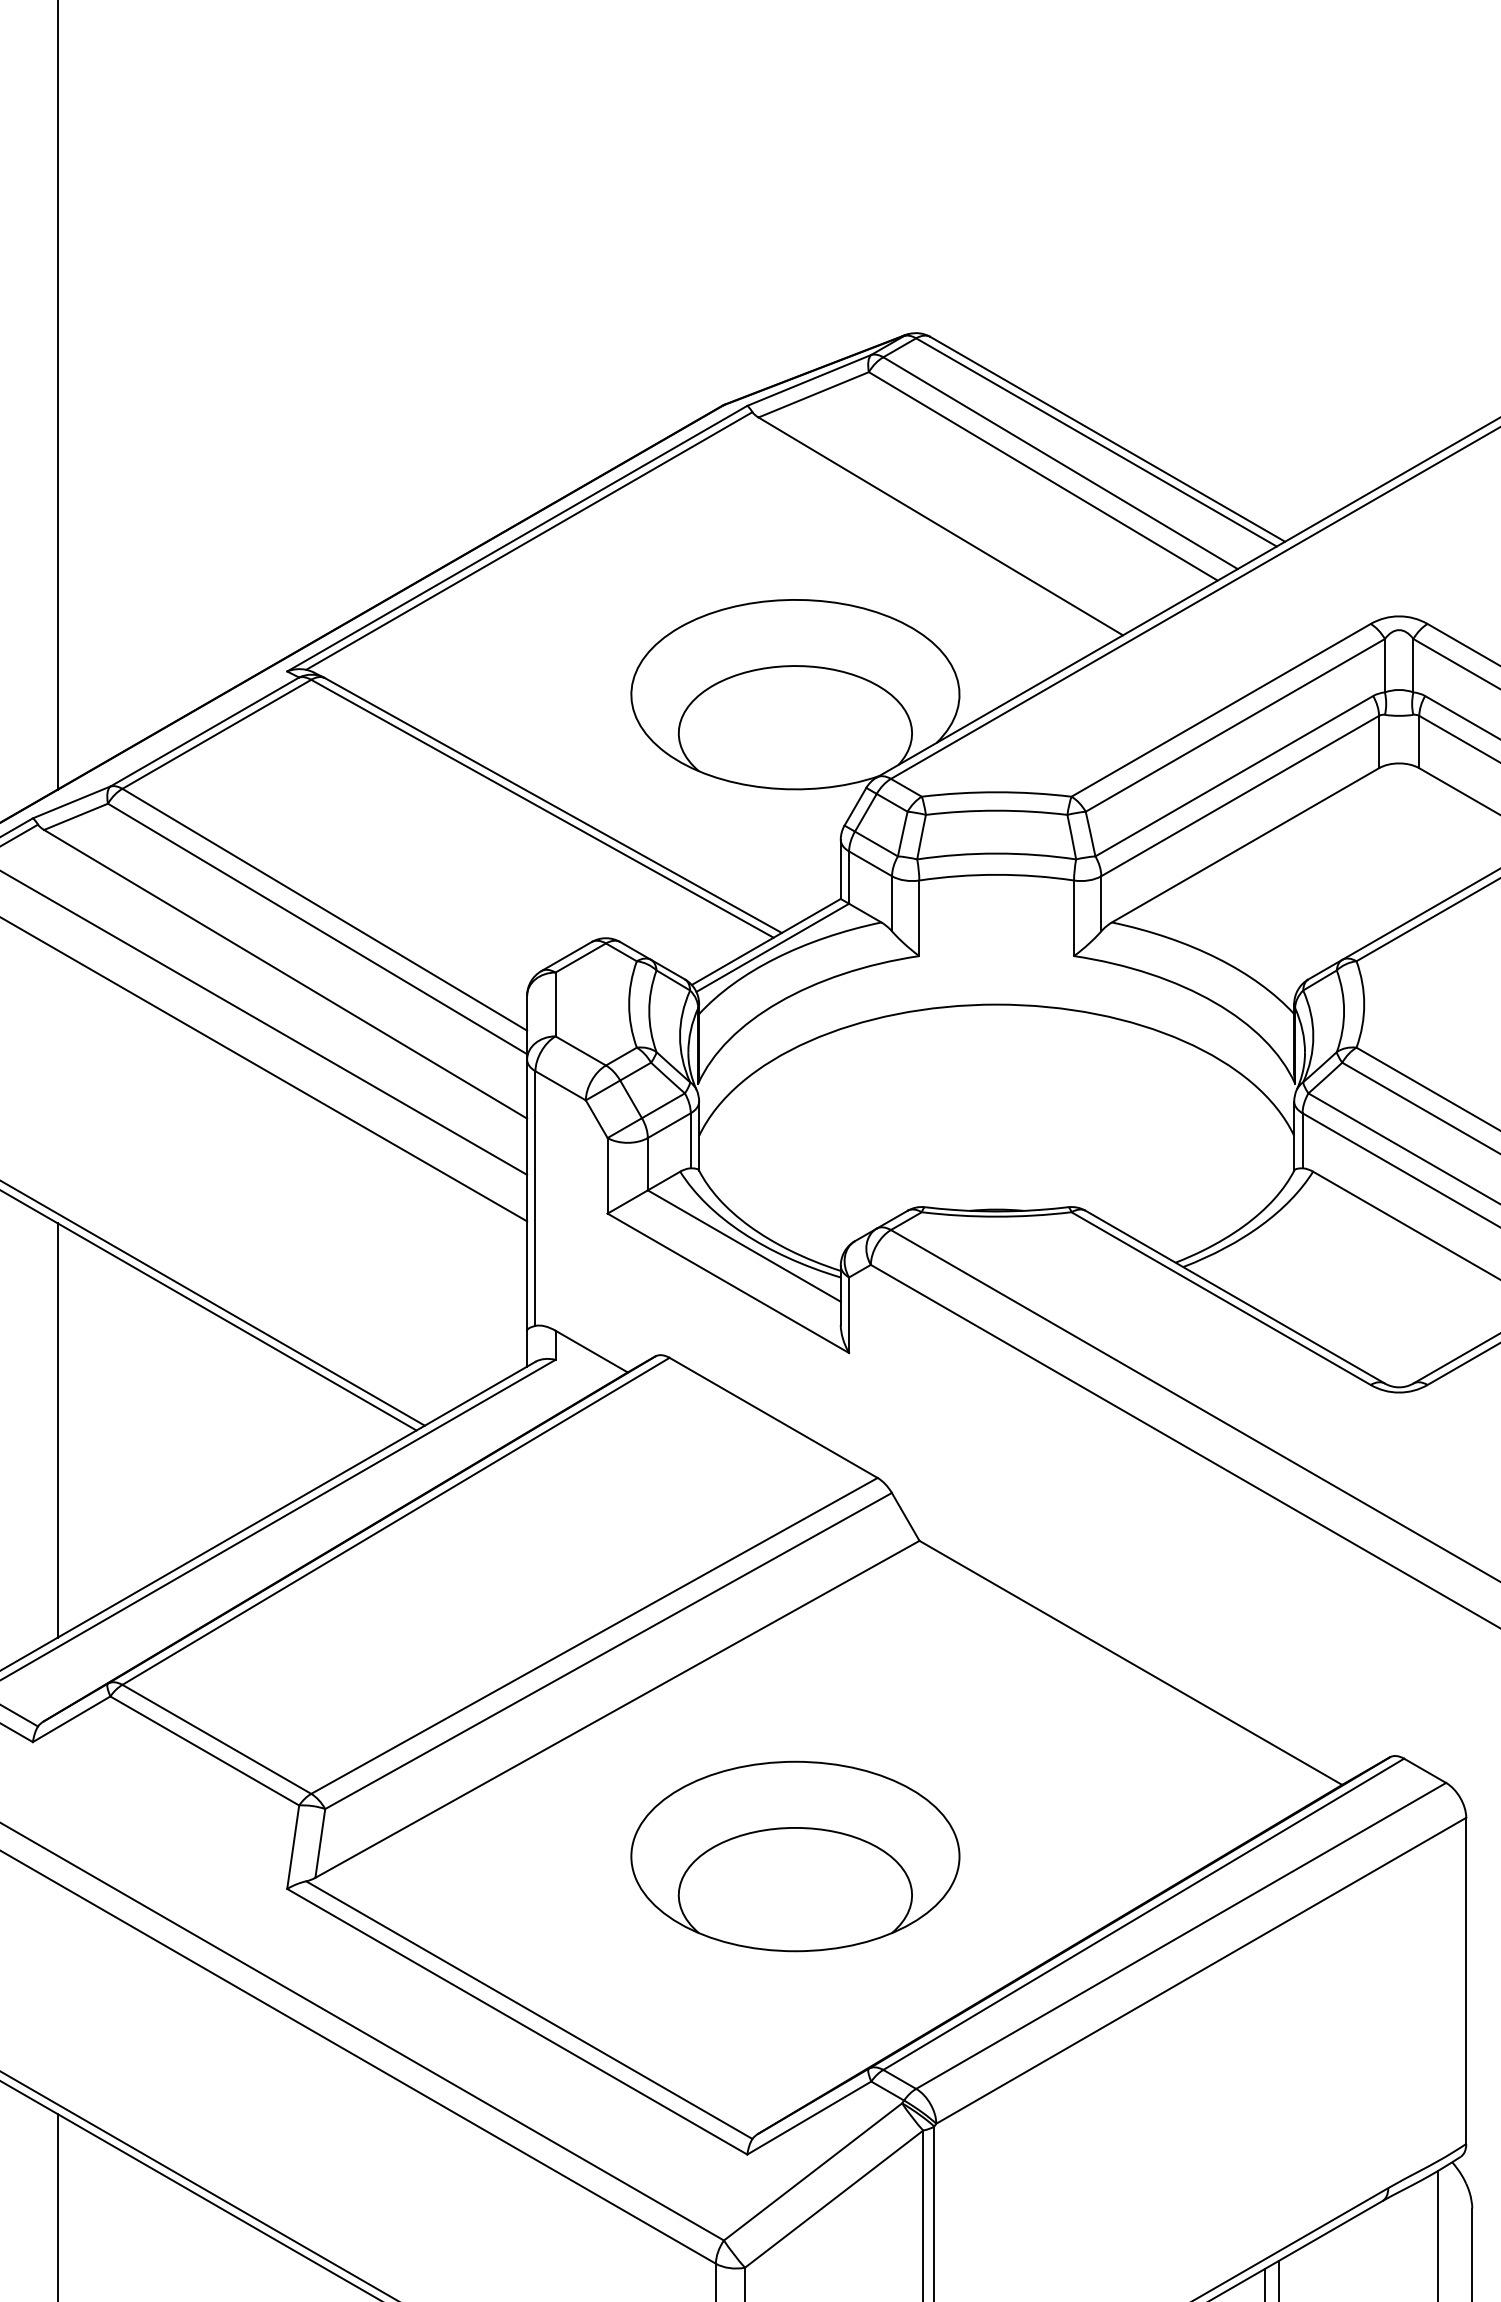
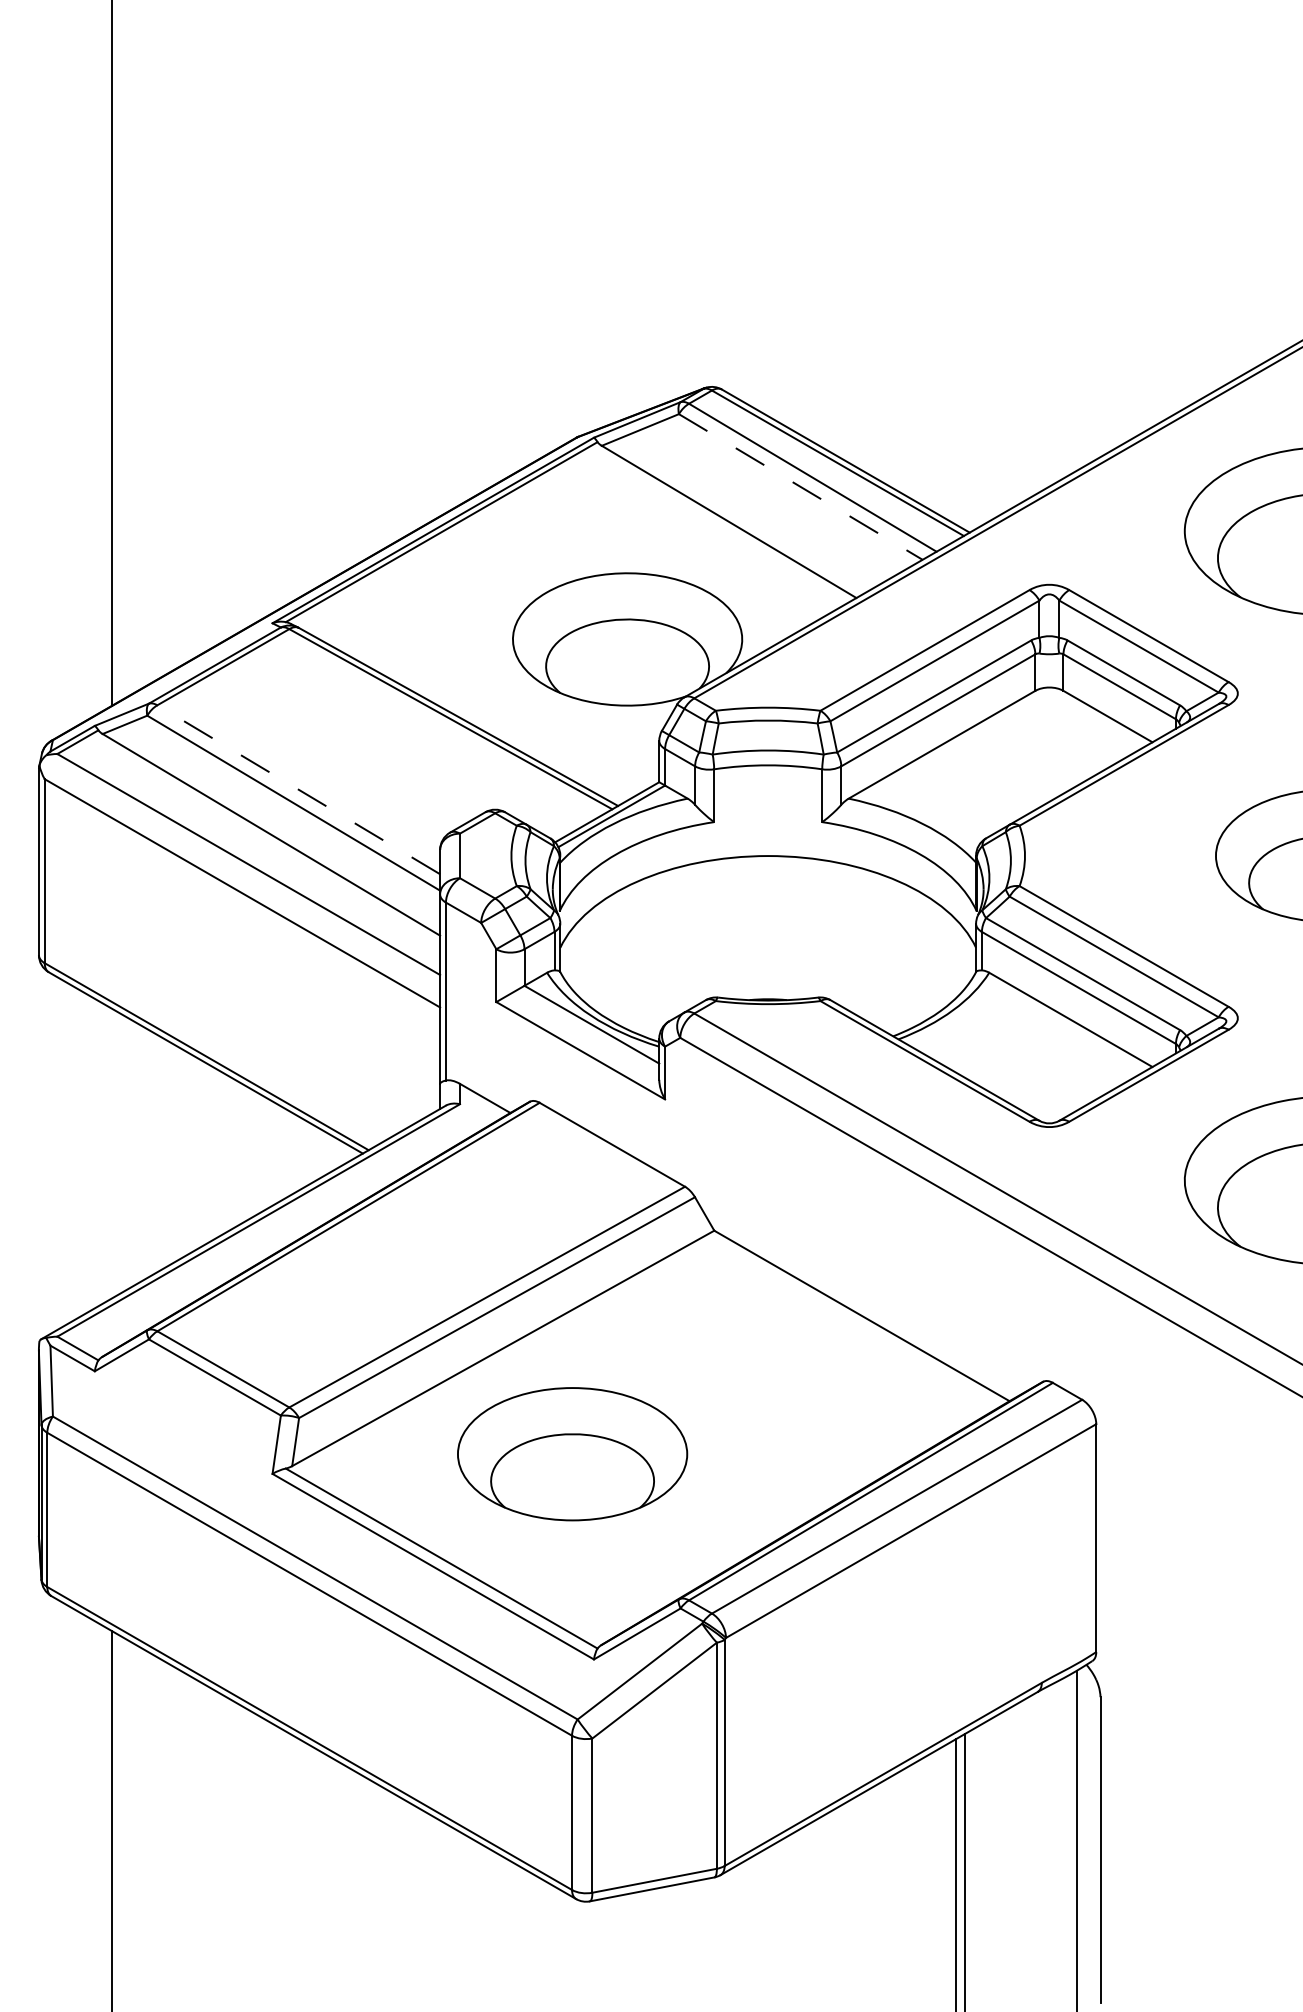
line: (1042, 475) -> (800, 486), solid -> dashed
line: (324, 909) -> (298, 789), solid -> dashed
line: (58, 1430) -> (112, 1153), removed
part: (795, 1856) -> (572, 1454), moved

